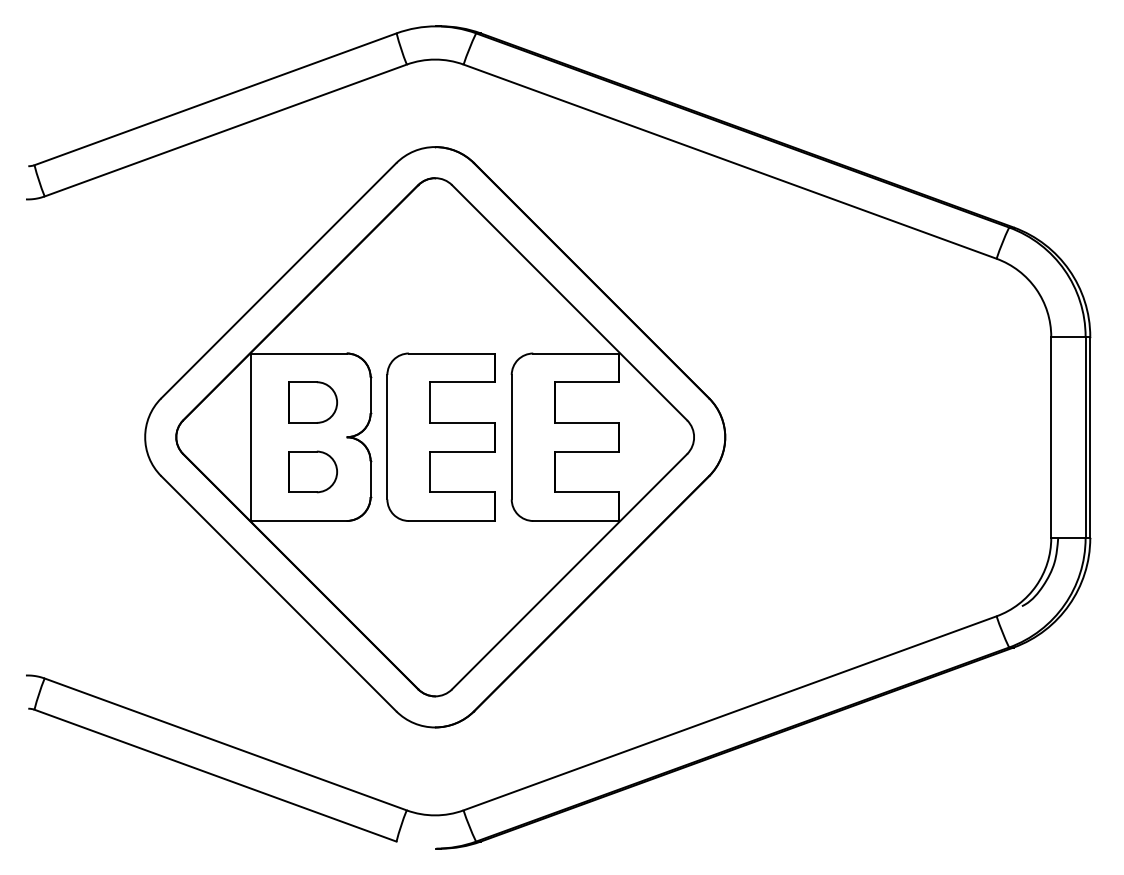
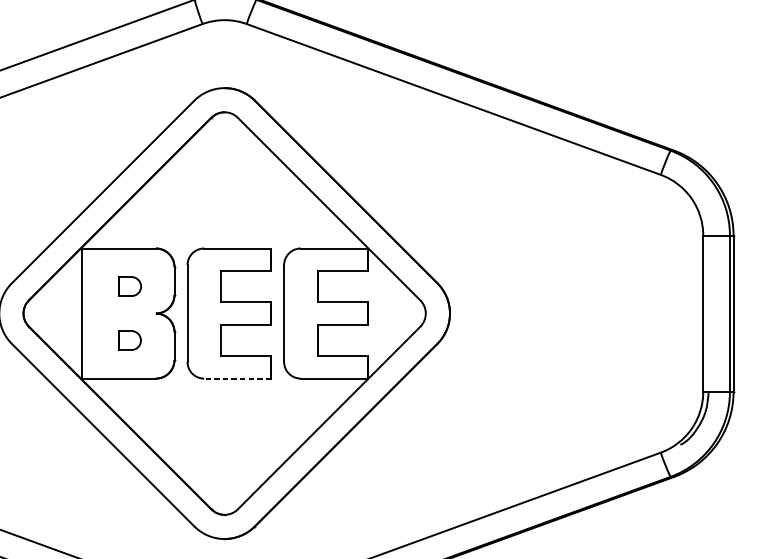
part: (313, 402) -> (130, 286), size x0.6
part: (312, 471) -> (129, 340), size x0.6
line: (451, 521) -> (237, 379), solid -> dashed

